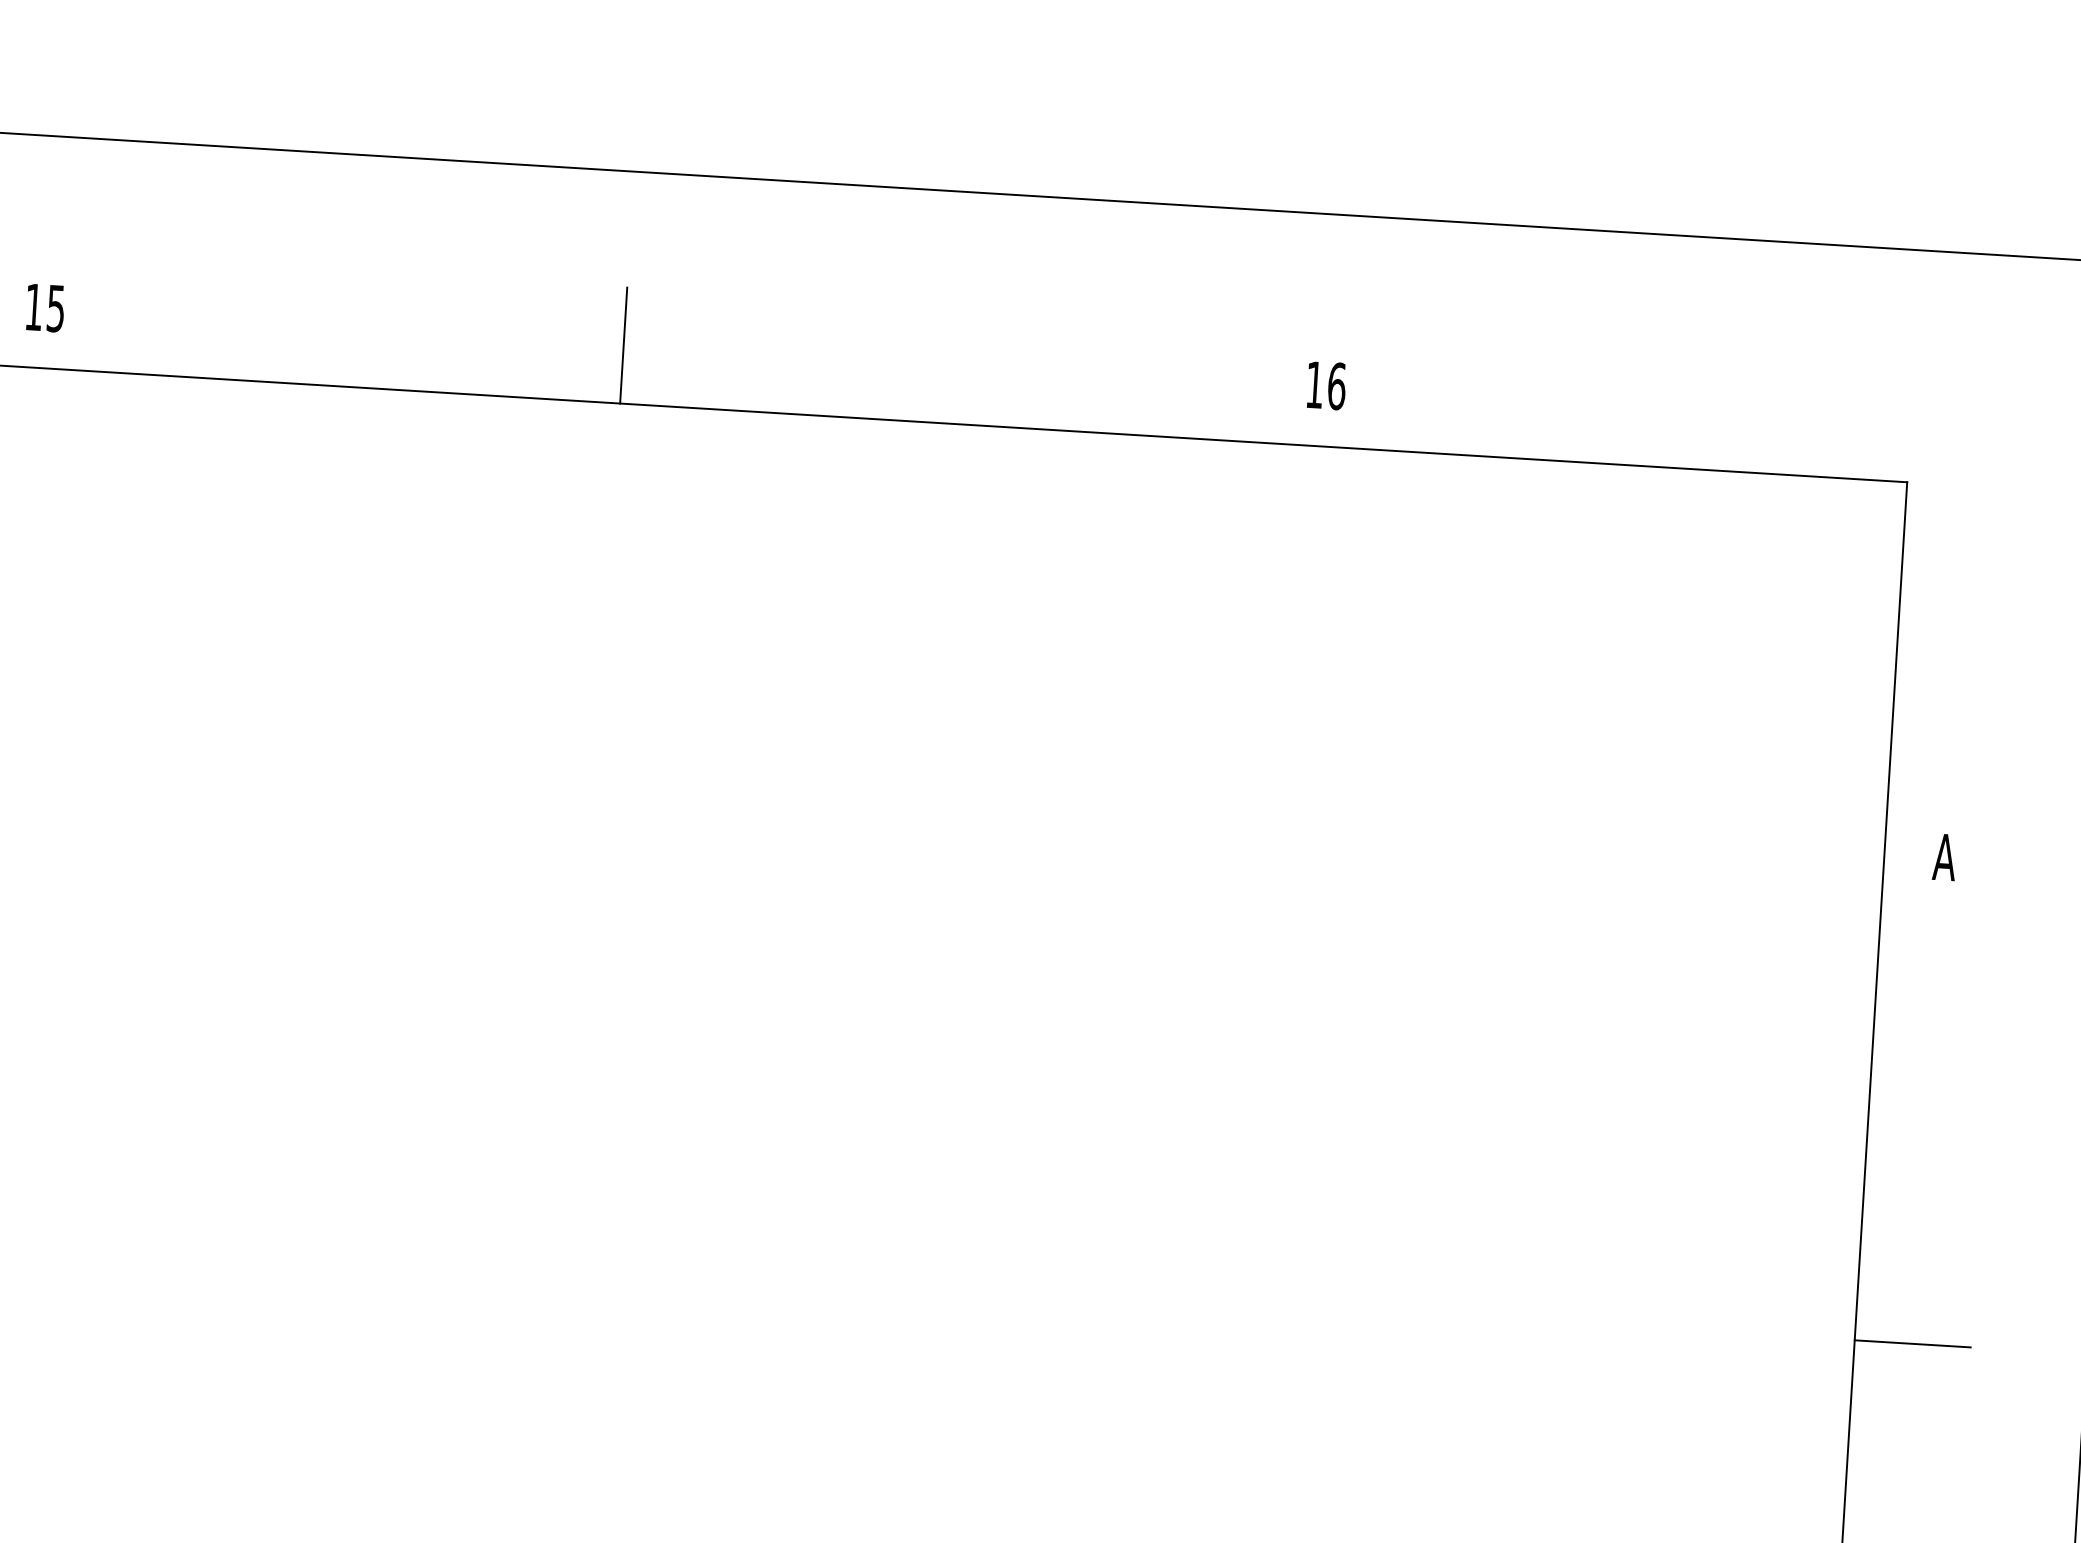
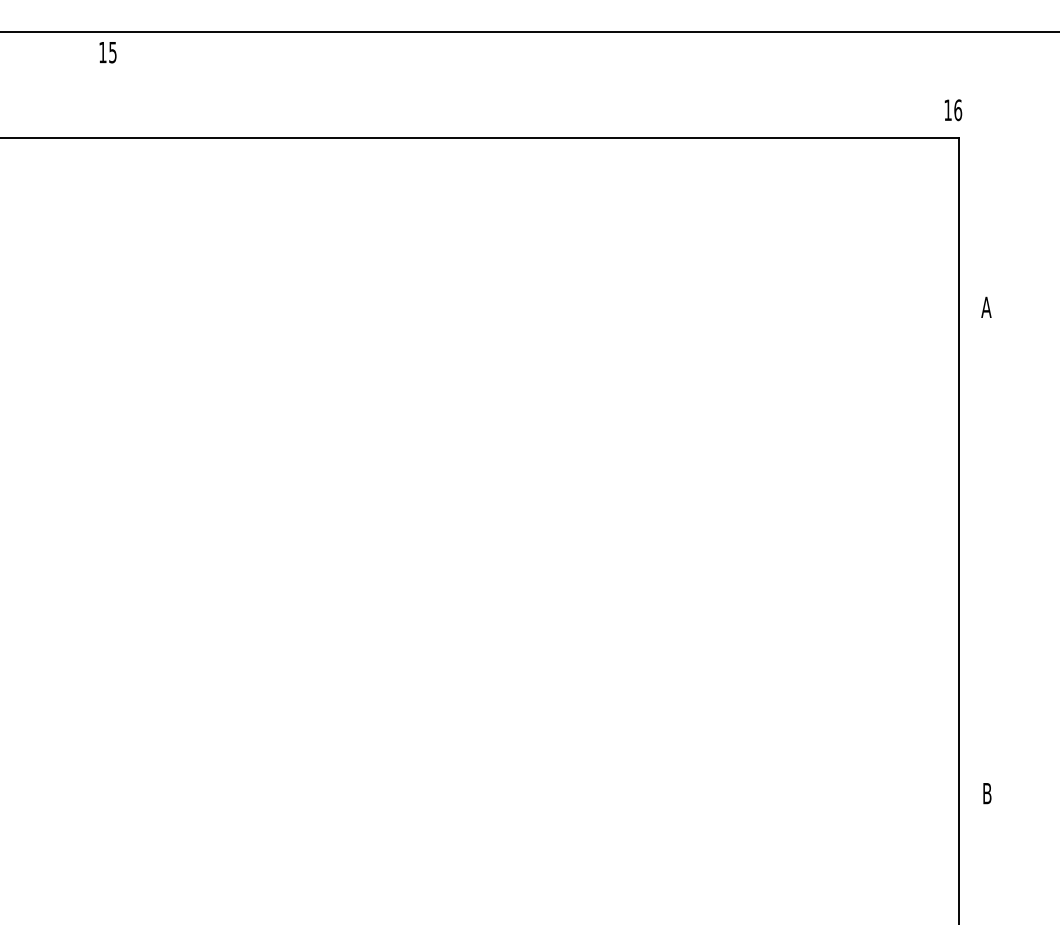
text: (44, 307) -> (107, 52), moved
line: (622, 345) -> (371, 111), removed
text: (1326, 386) -> (953, 110), moved
line: (1910, 1343) -> (984, 529), removed

